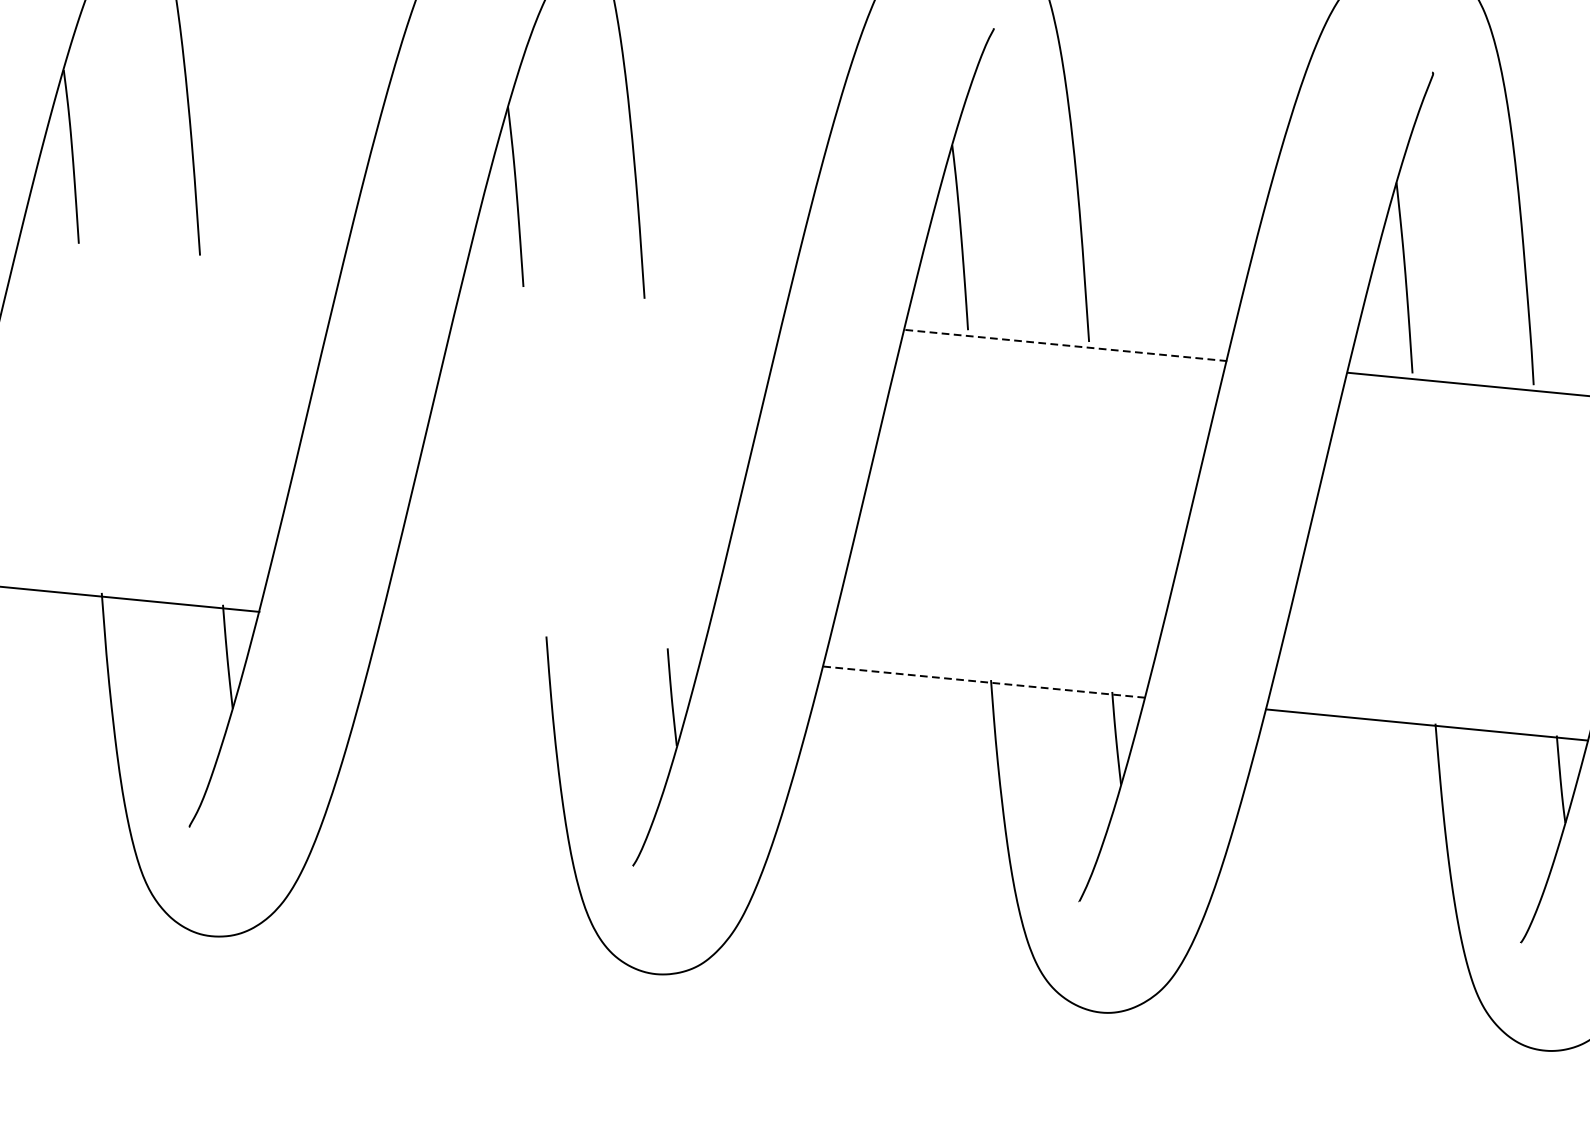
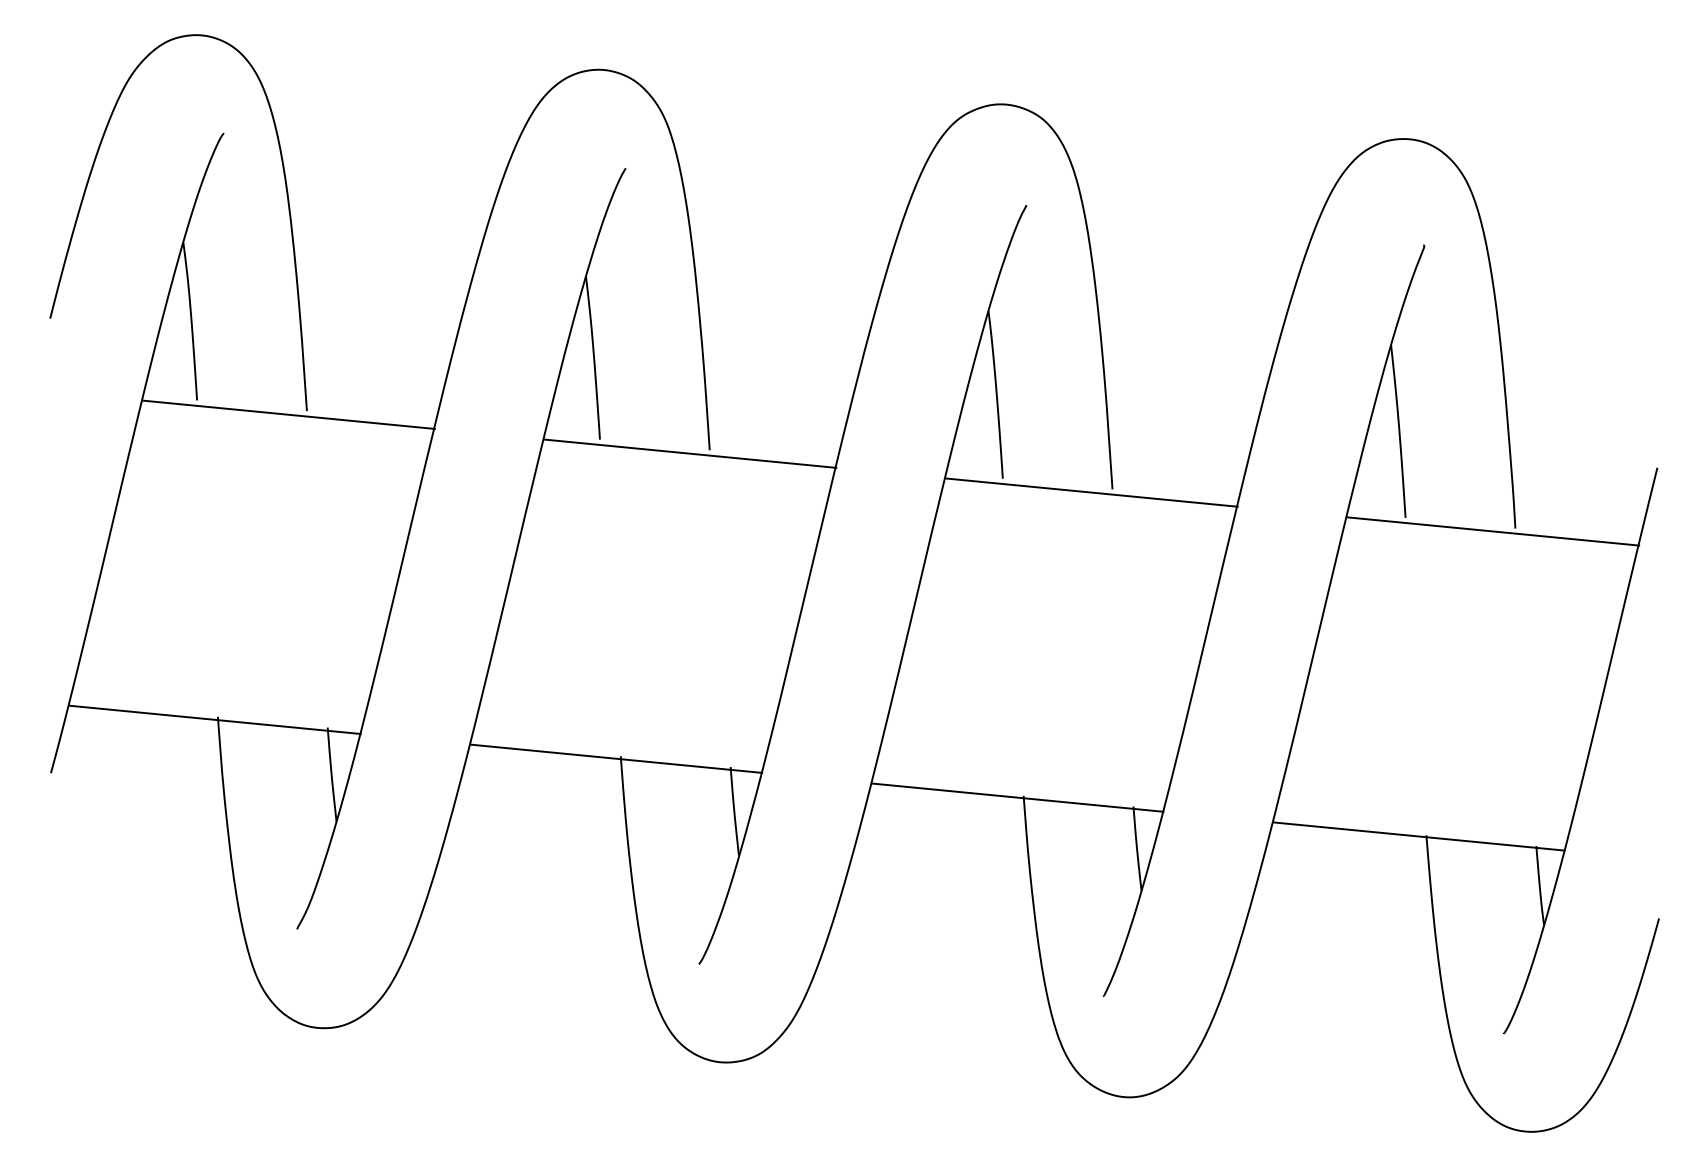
line: (179, 259) -> (288, 414), added
line: (623, 302) -> (690, 453), added
line: (1065, 345) -> (1091, 492), dashed -> solid
line: (541, 638) -> (616, 758), added
line: (984, 681) -> (1017, 797), dashed -> solid

